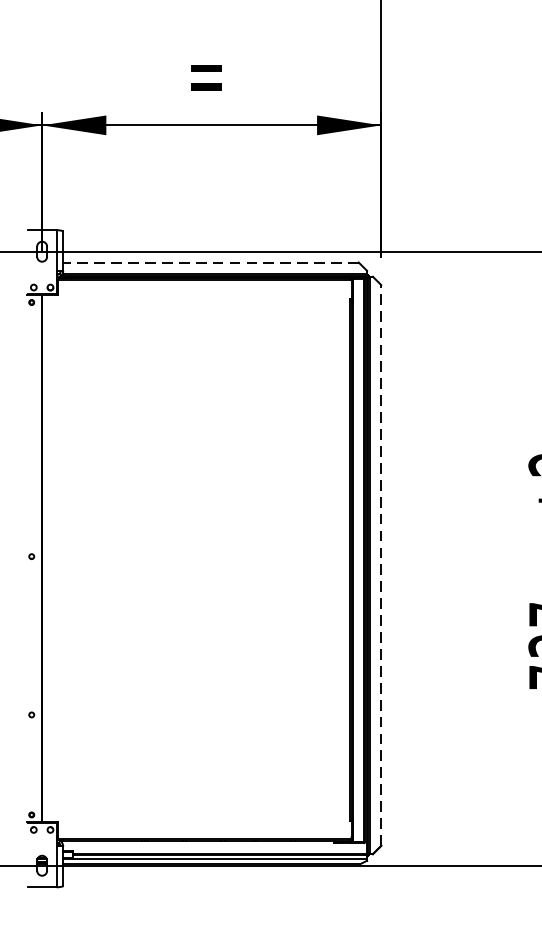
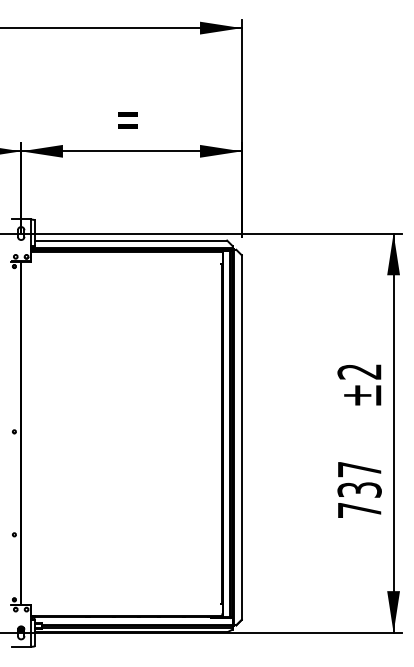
line: (210, 262) -> (130, 240), dashed -> solid
line: (380, 565) -> (241, 437), dashed -> solid

